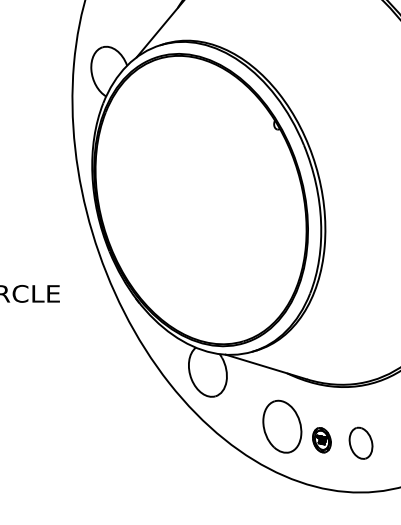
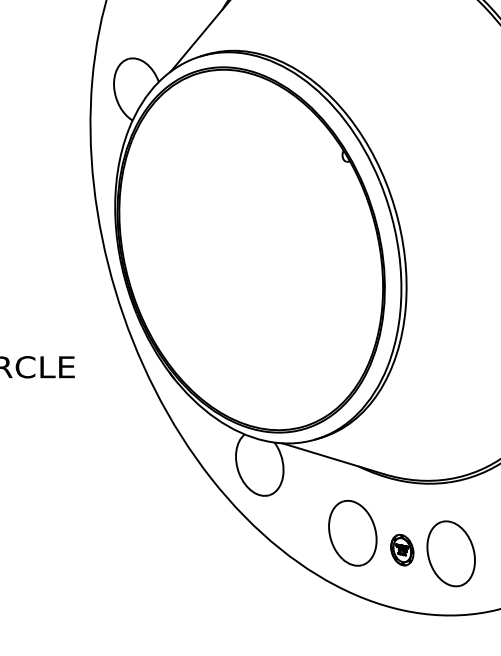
part: (360, 443) -> (450, 554), size x1.67

